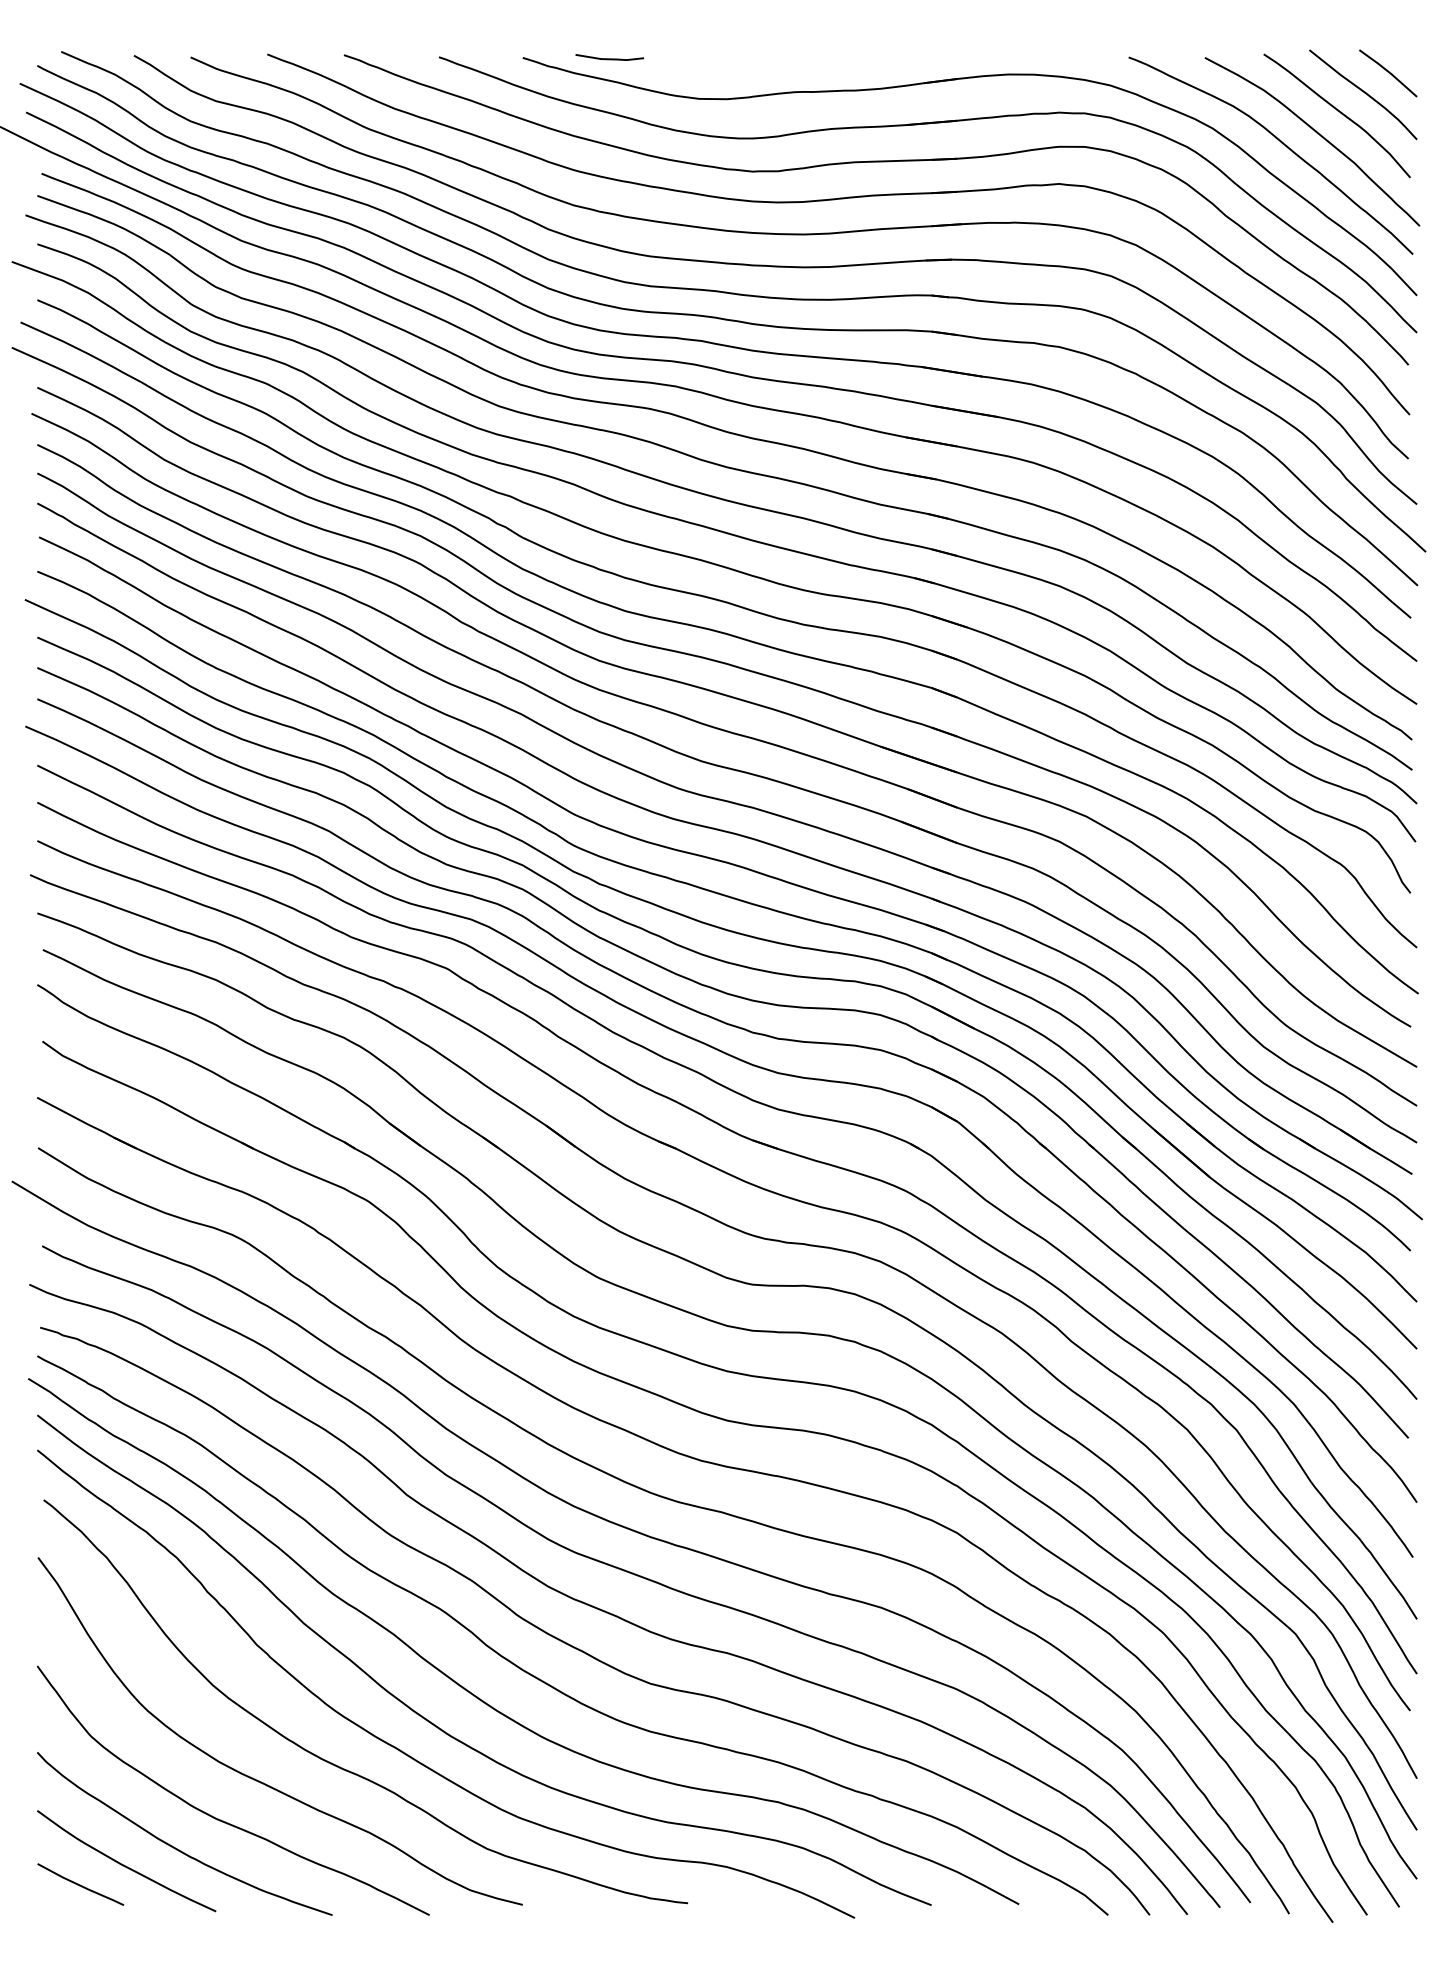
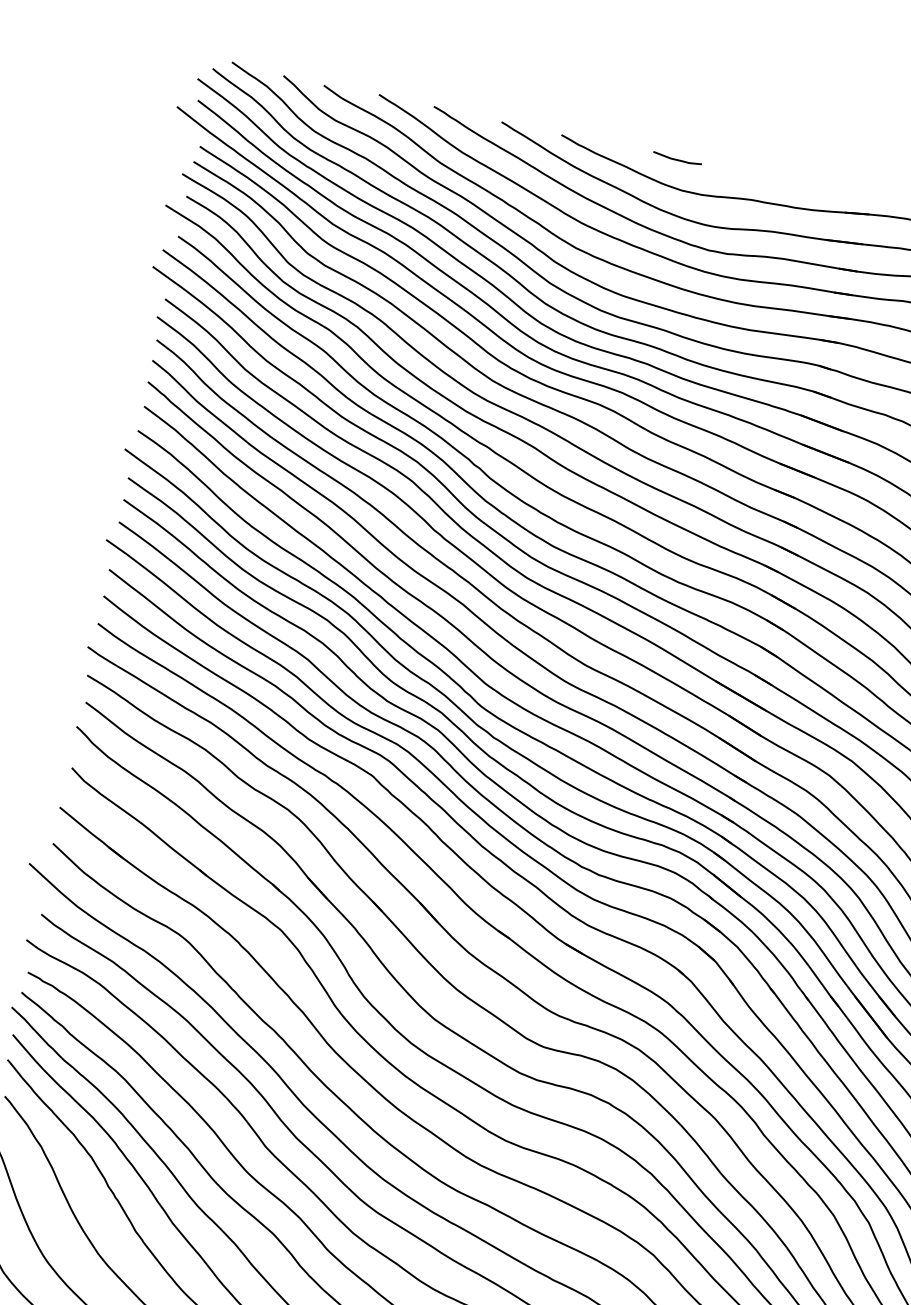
line: (609, 58) -> (677, 159), moved

